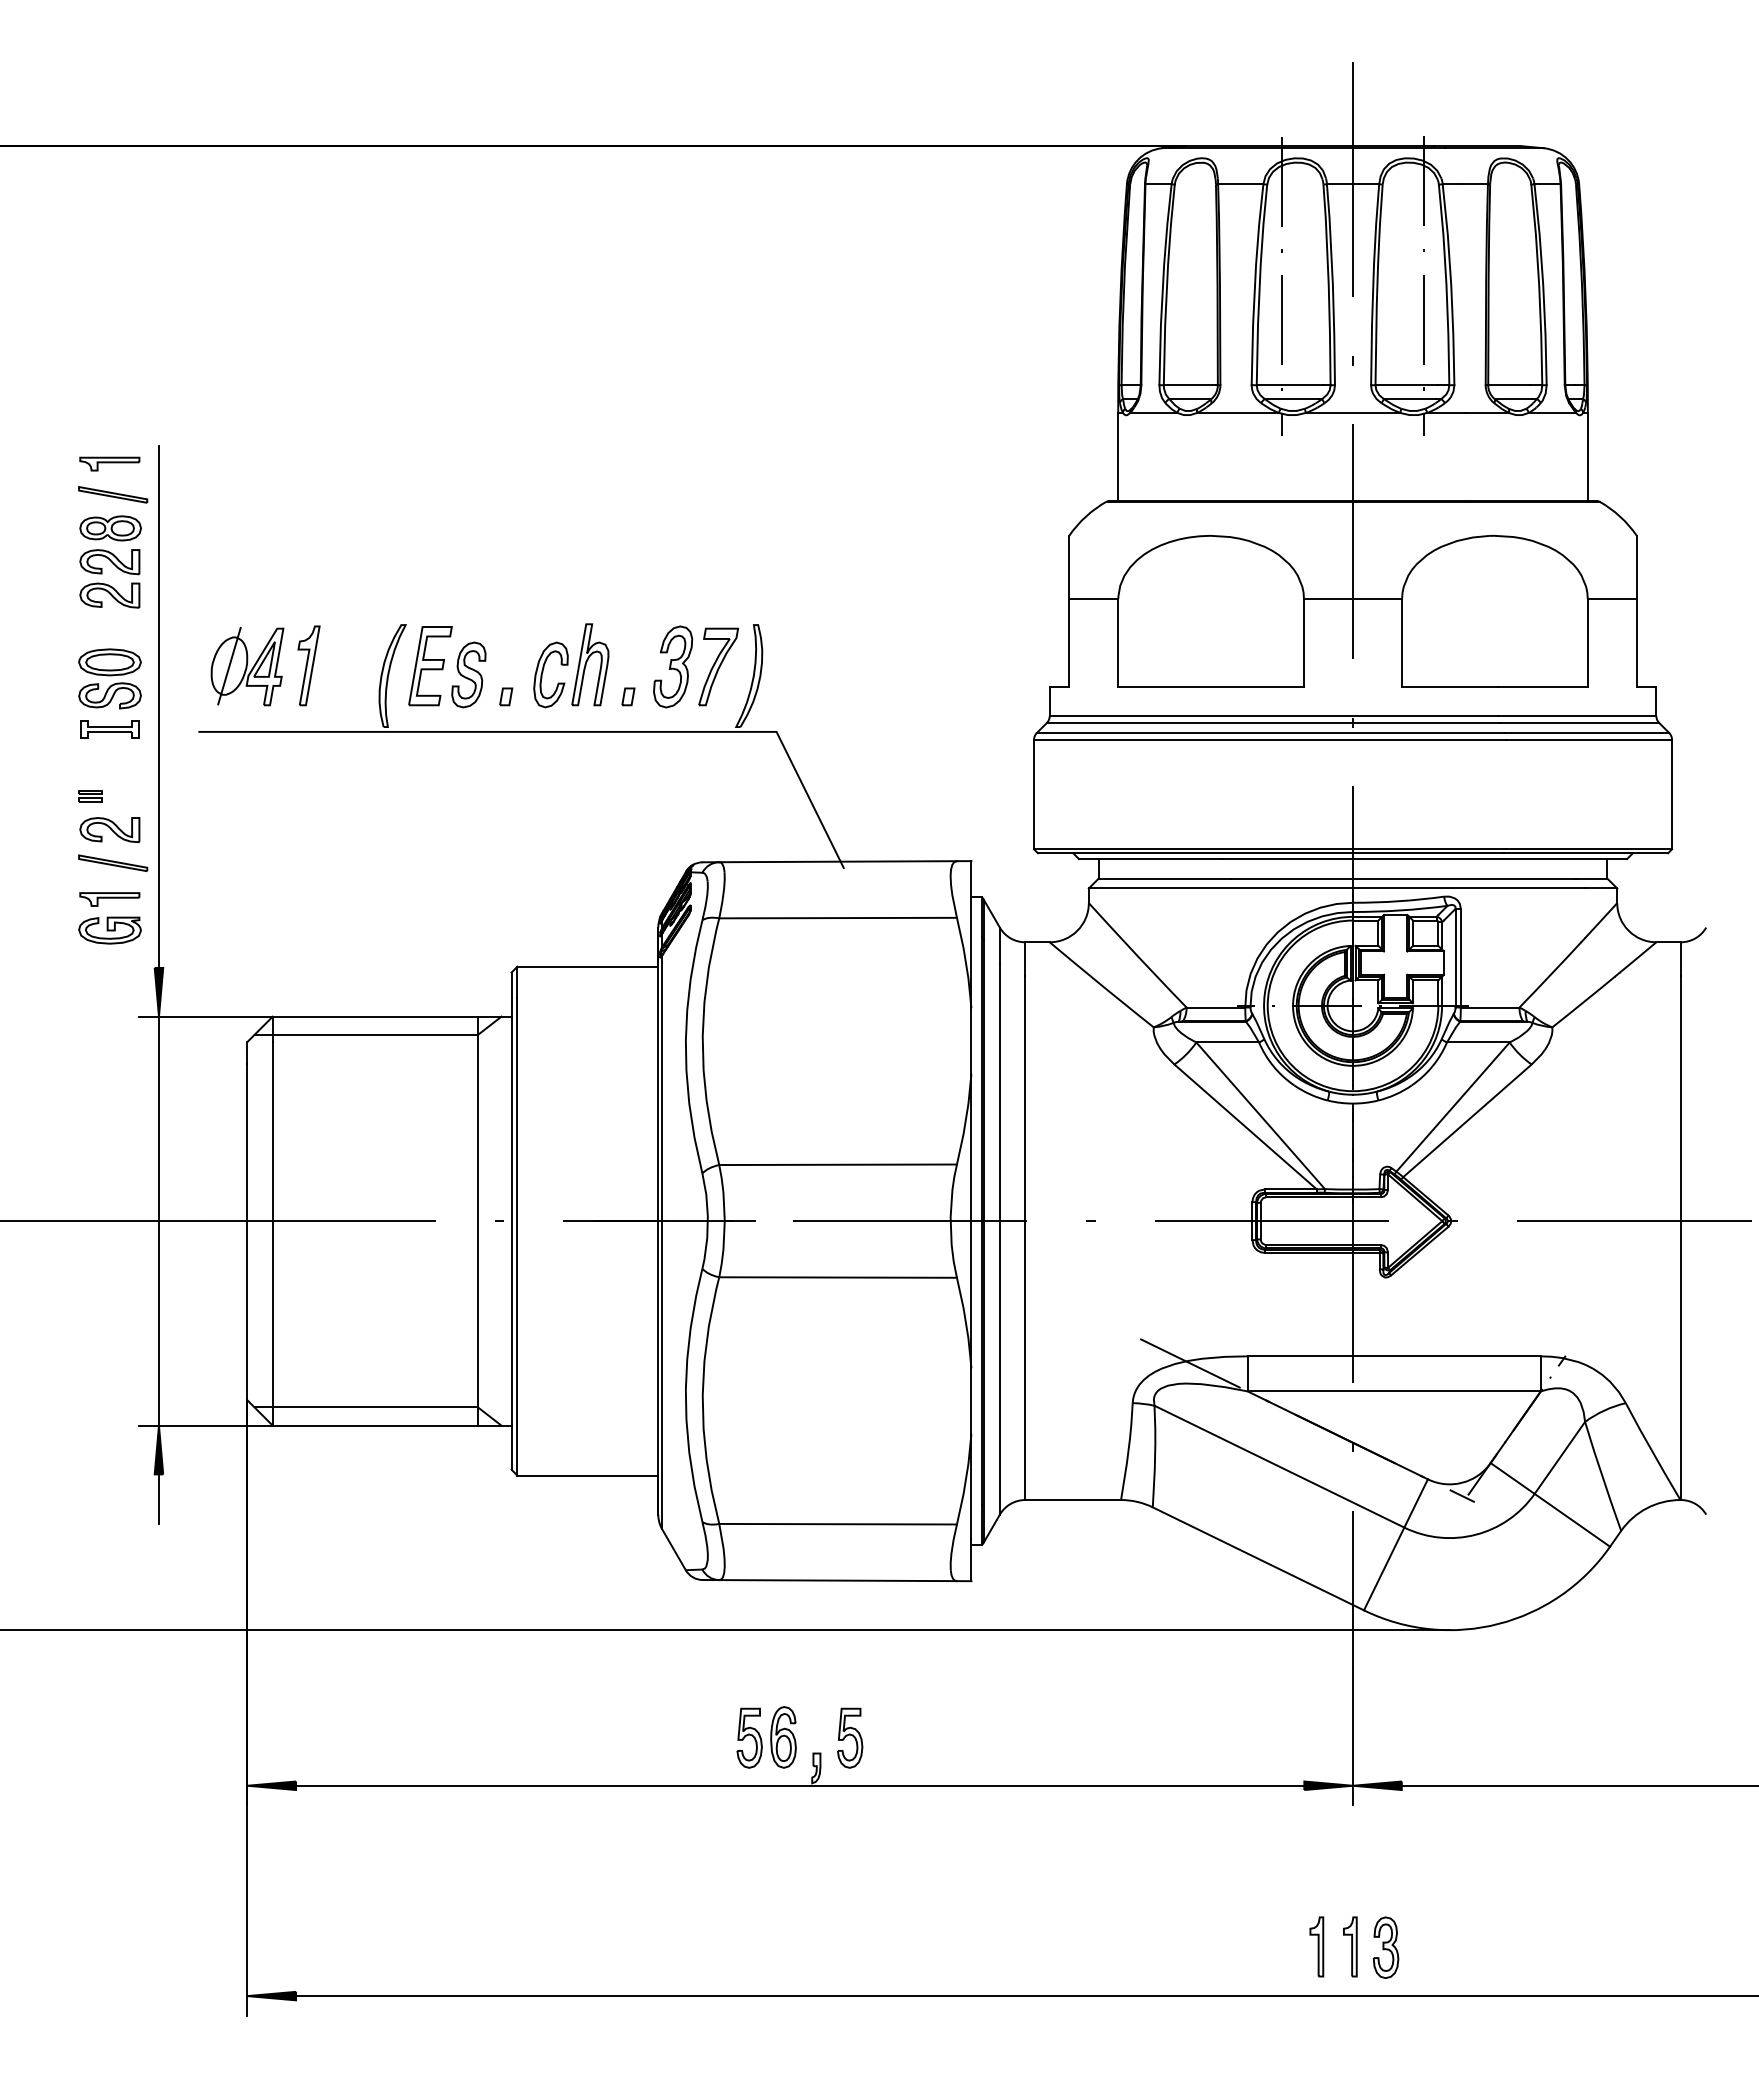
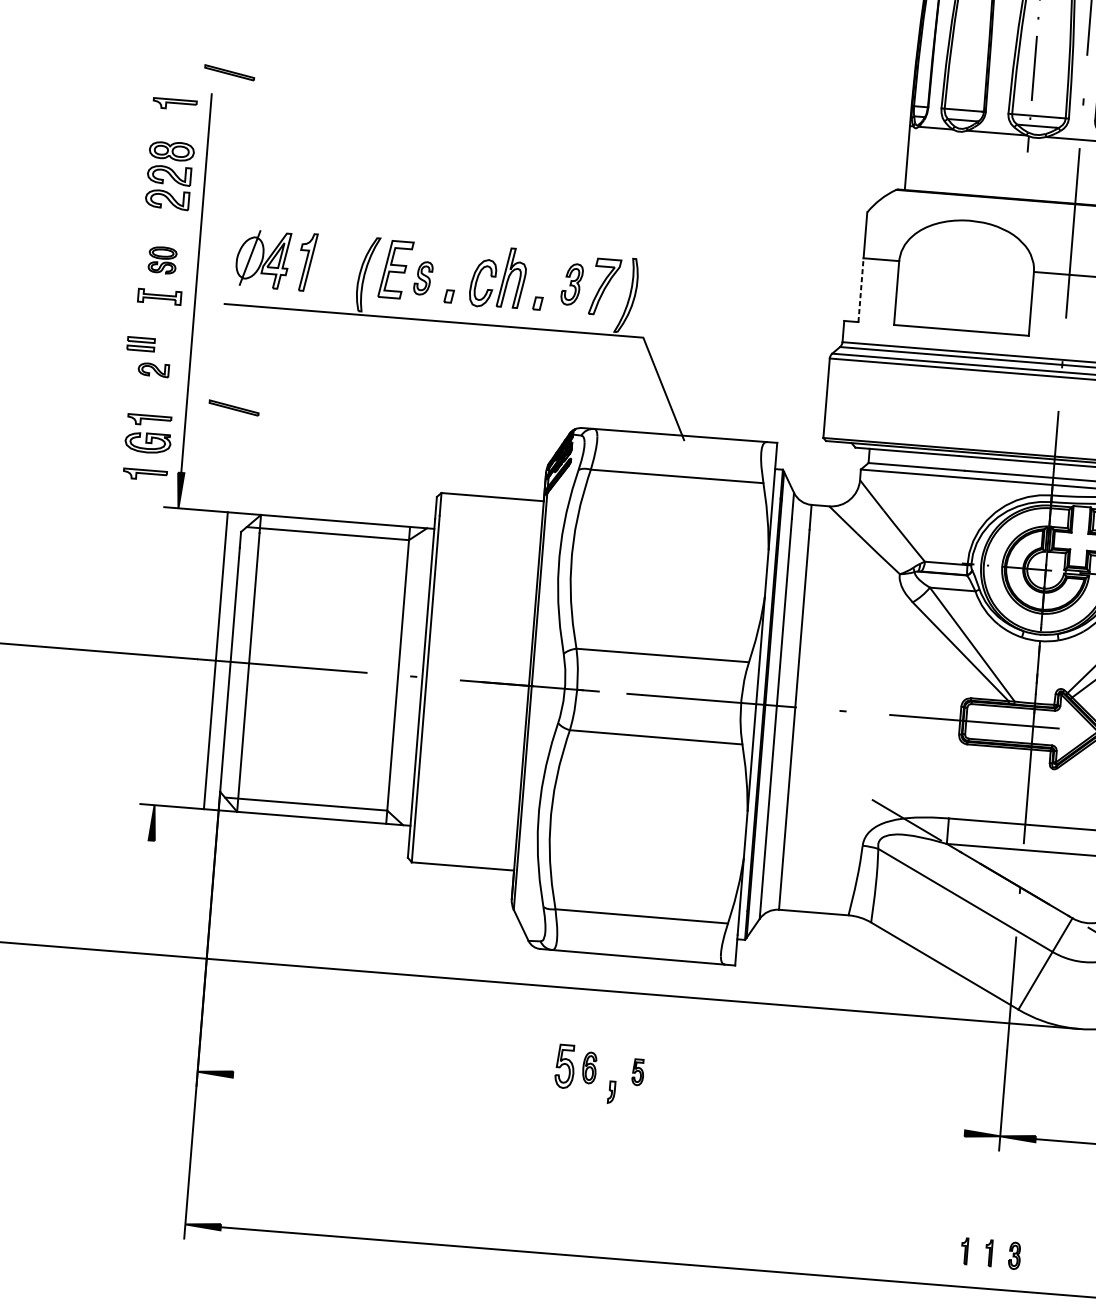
part: (113, 494) -> (229, 72), moved
line: (1069, 642) -> (861, 289), solid -> dashed
part: (673, 666) -> (572, 284), size x0.7
part: (468, 674) -> (423, 278), size x0.7
part: (109, 678) -> (162, 259), size x0.6
part: (90, 796) -> (141, 344), size x1.6
part: (109, 830) -> (153, 370), size x0.7
part: (113, 862) -> (234, 407), moved
part: (109, 974) -> (144, 474), added
line: (158, 1220) -> (215, 660), moved
line: (158, 1498) -> (149, 858), removed
part: (783, 1737) -> (589, 1068), size x0.7
part: (850, 1737) -> (638, 1071), size x0.6
line: (800, 1785) -> (599, 1103), removed
part: (1316, 1946) -> (964, 1250), size x0.6
part: (1350, 1946) -> (989, 1252), size x0.6
part: (1385, 1947) -> (1014, 1255), size x0.6

